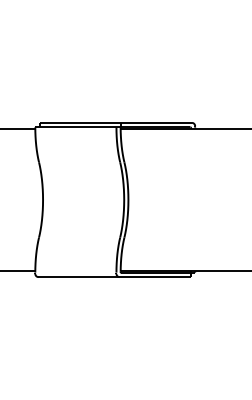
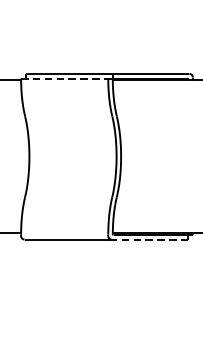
line: (75, 127) -> (64, 78), solid -> dashed
line: (155, 277) -> (150, 239), solid -> dashed

